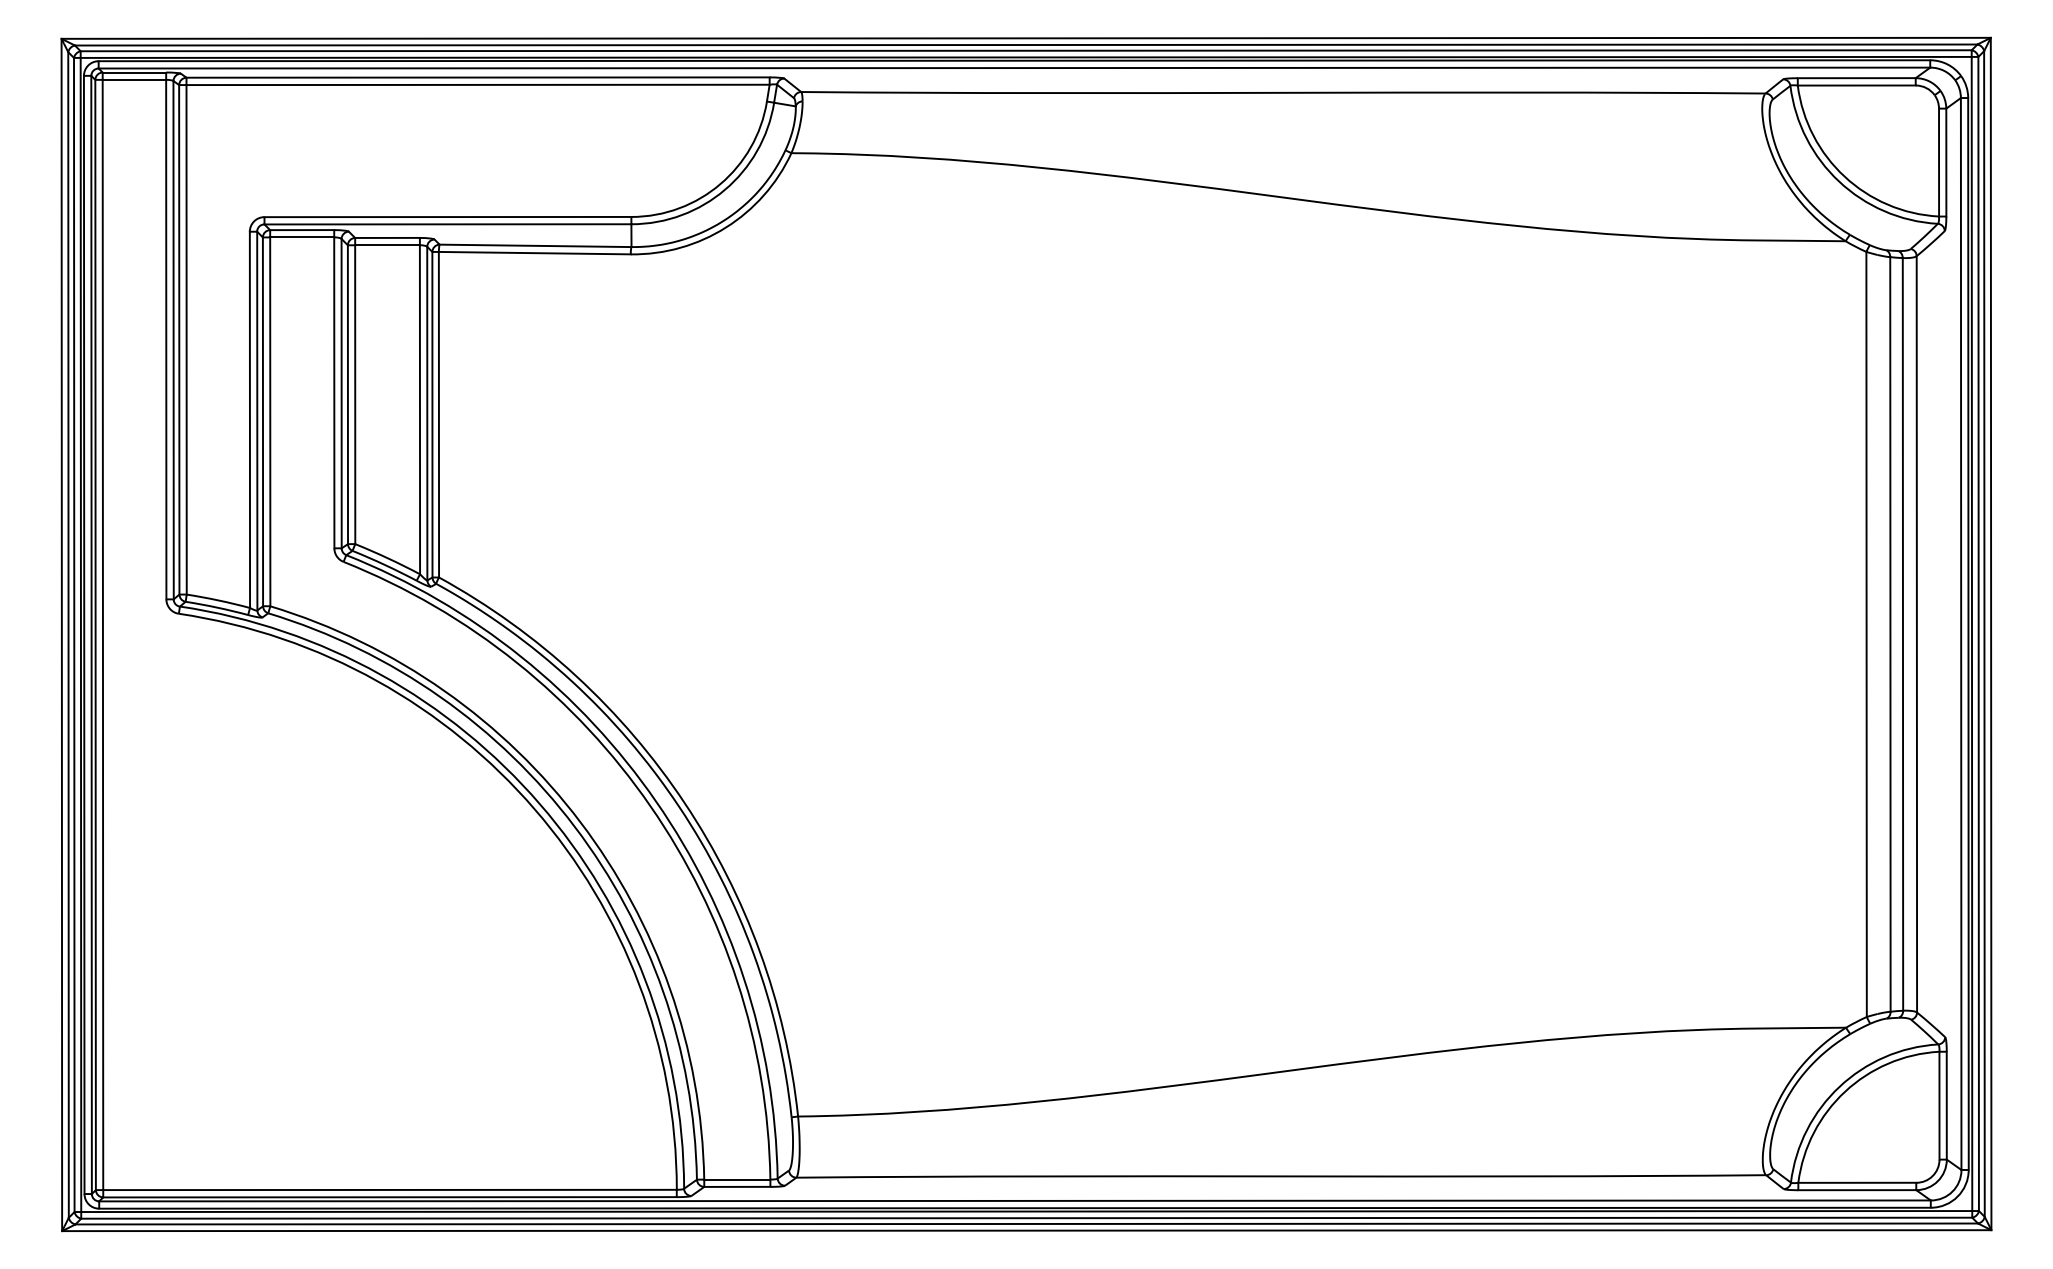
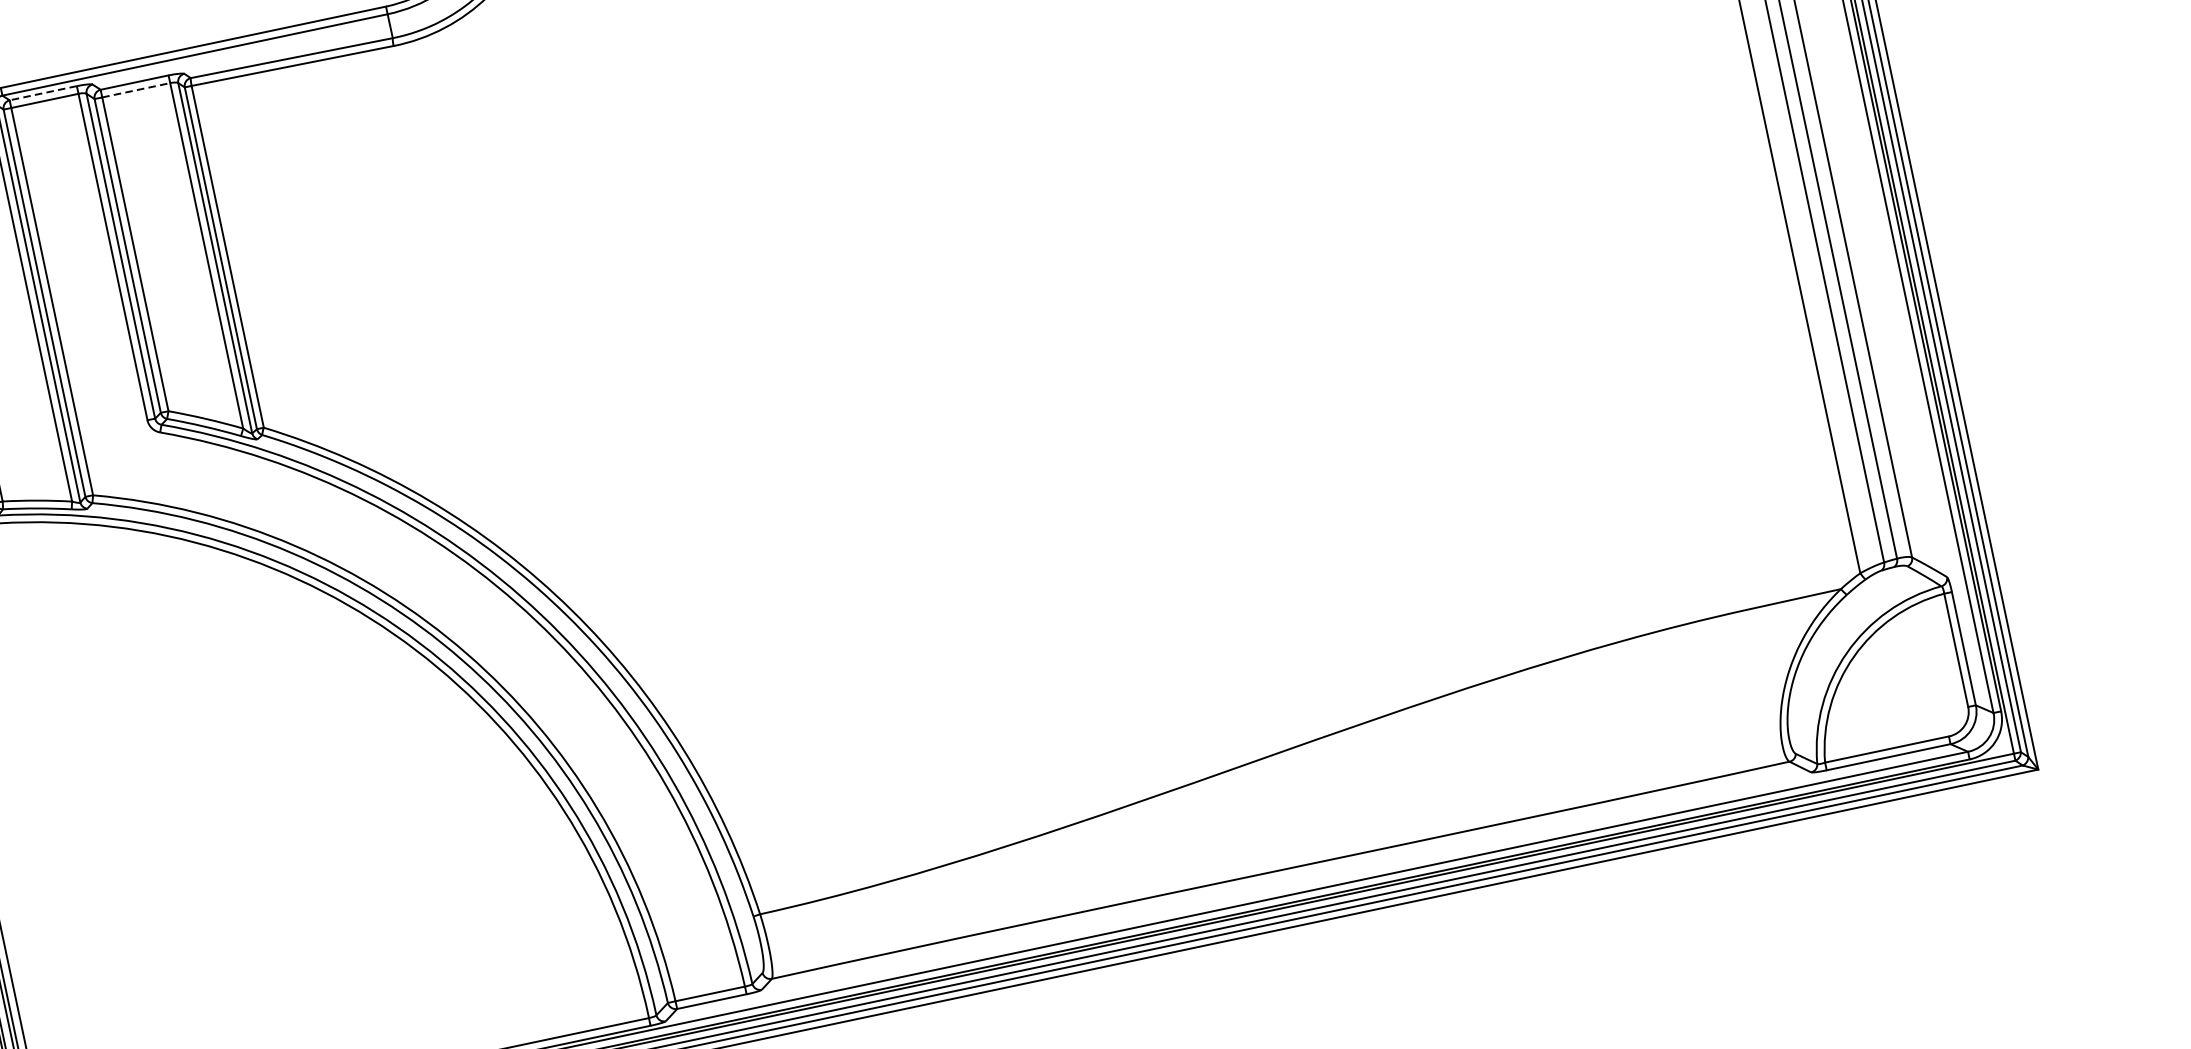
line: (301, 230) -> (42, 93), solid -> dashed
line: (388, 245) -> (137, 90), solid -> dashed

